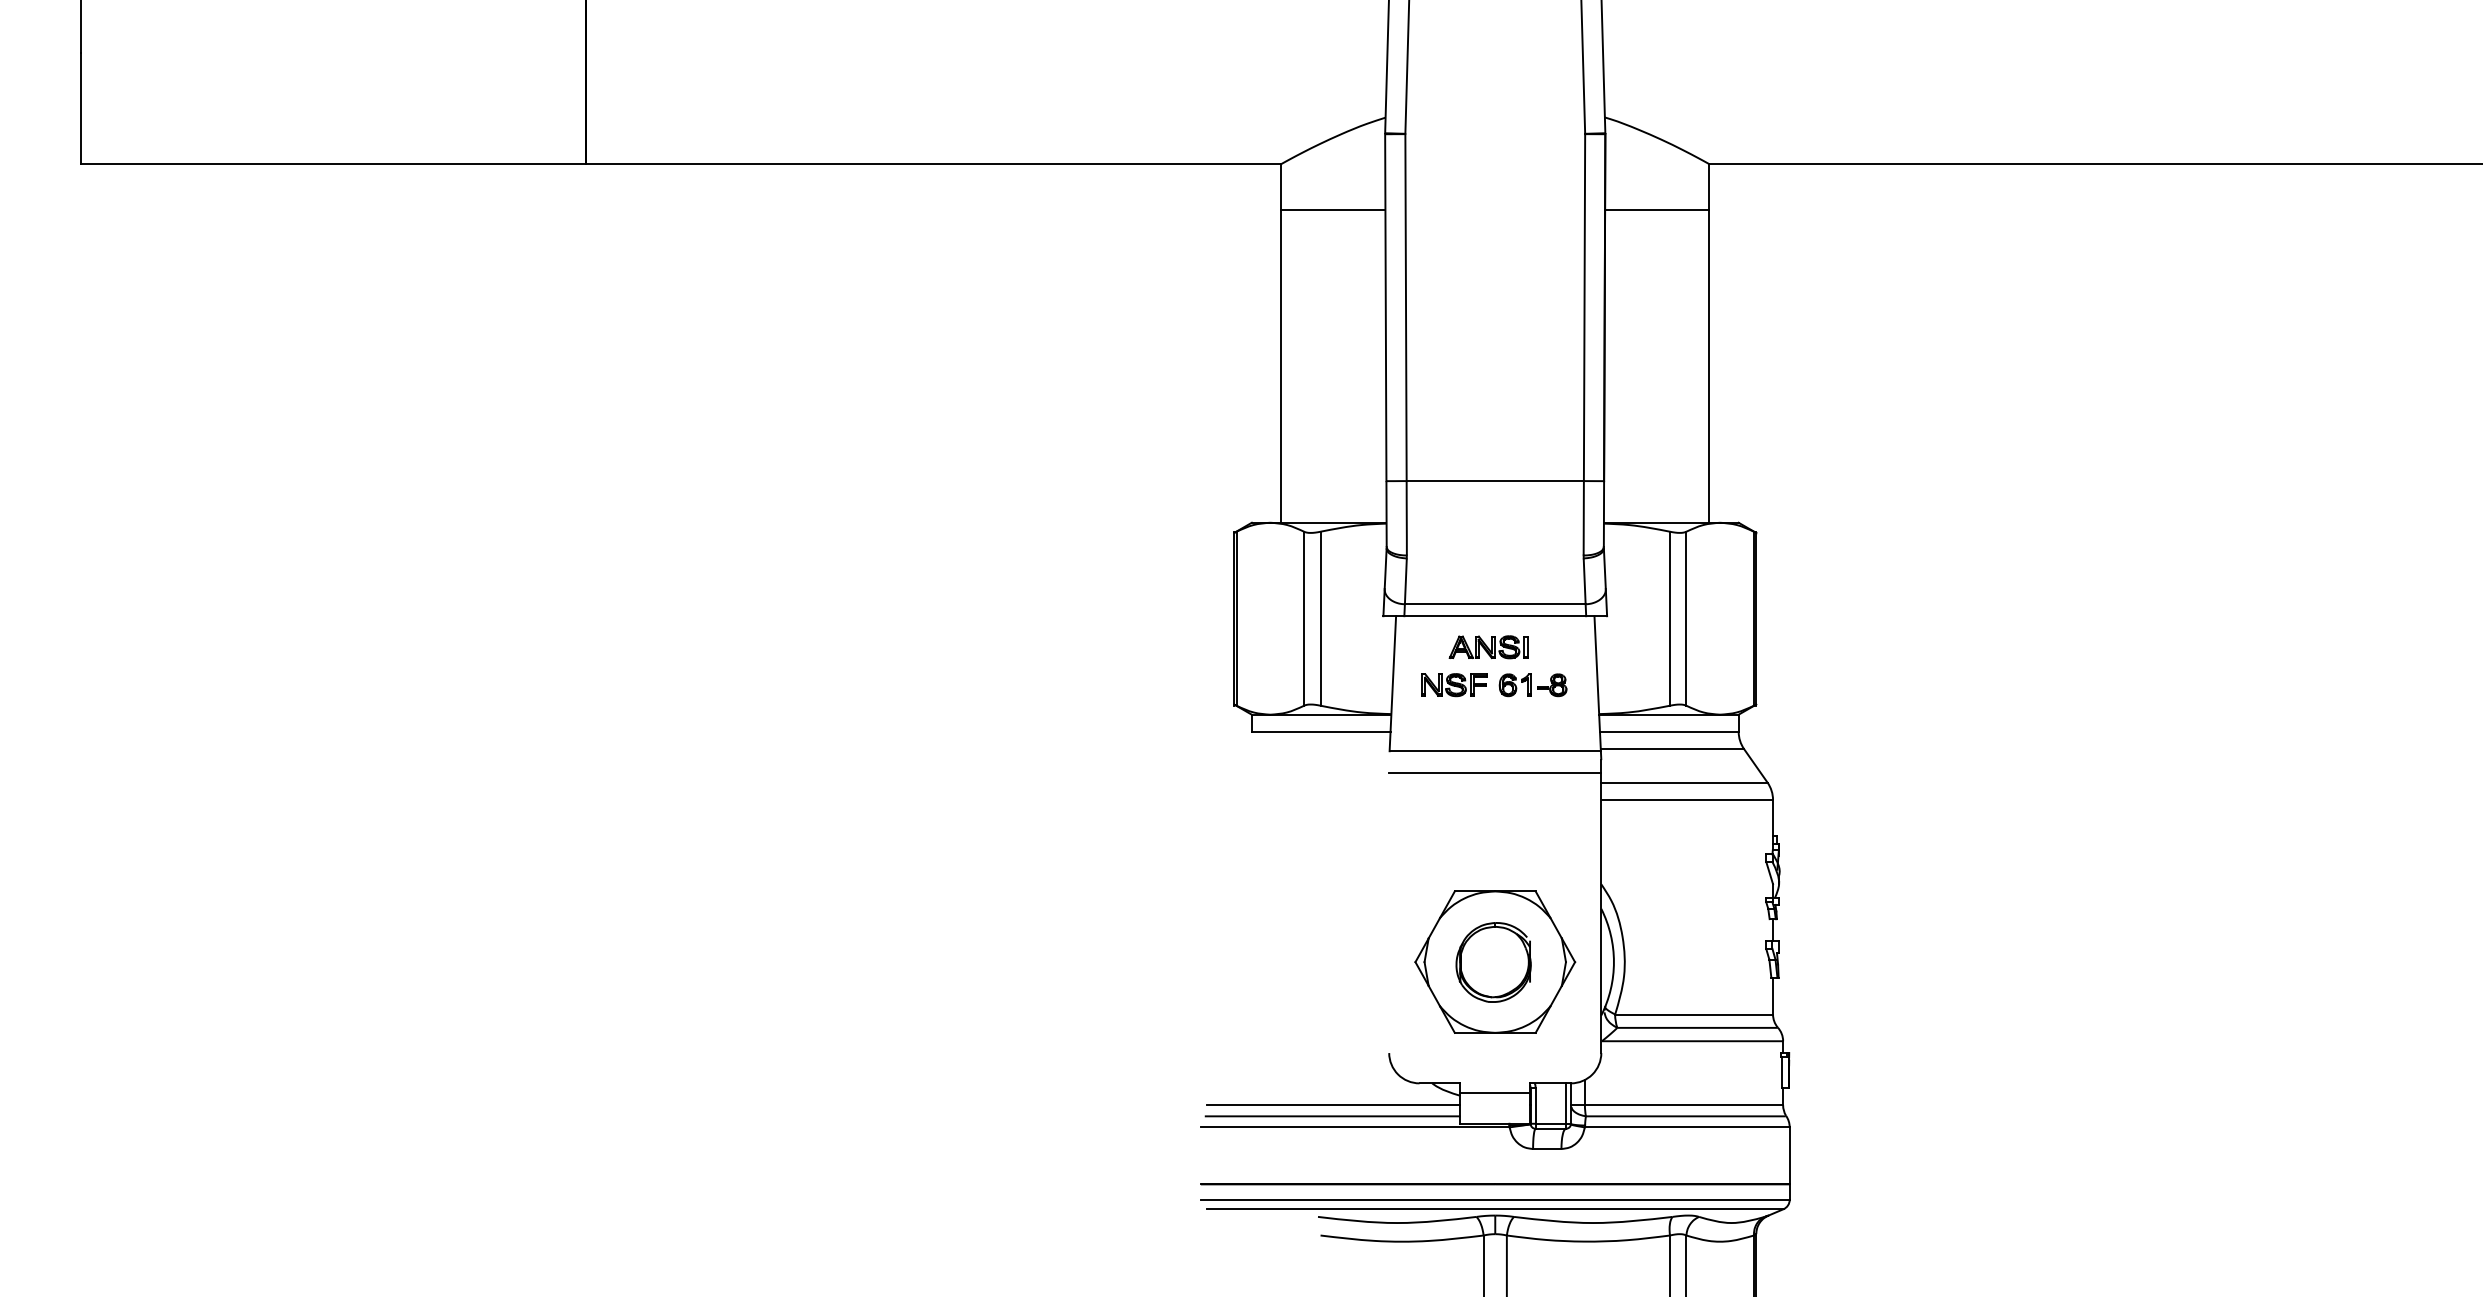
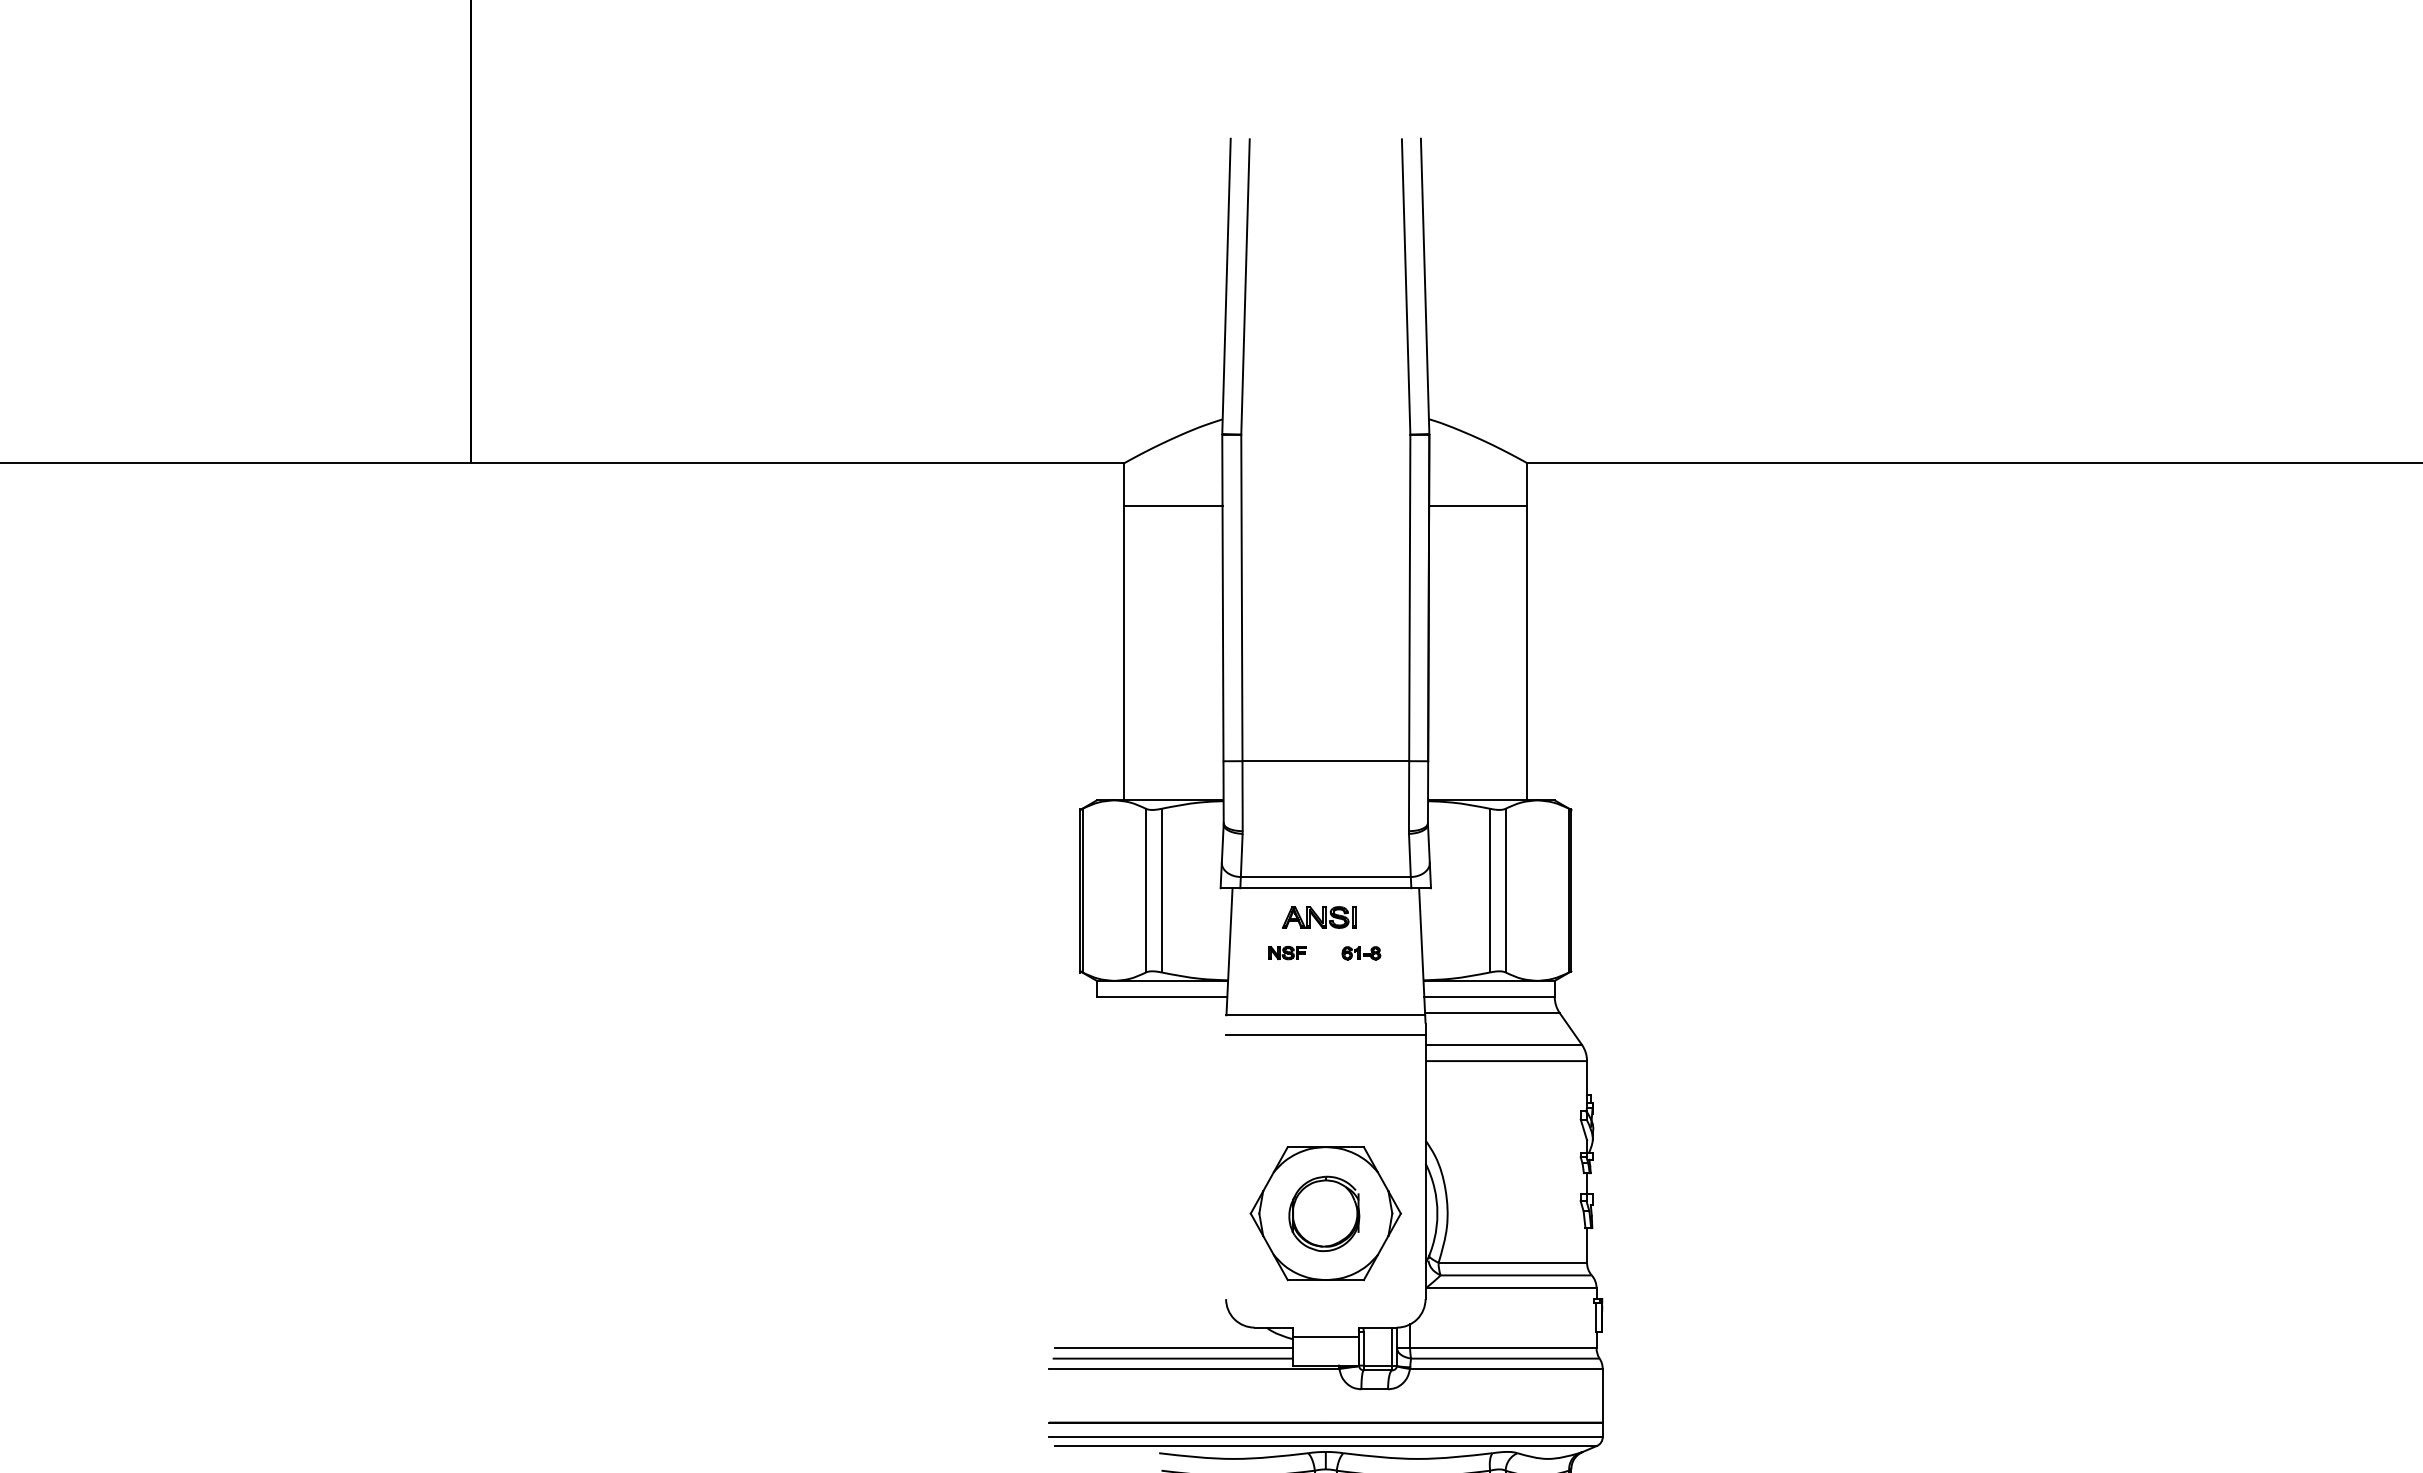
part: (1454, 684) -> (1287, 952), size x0.6
part: (1533, 685) -> (1361, 953), size x0.6

